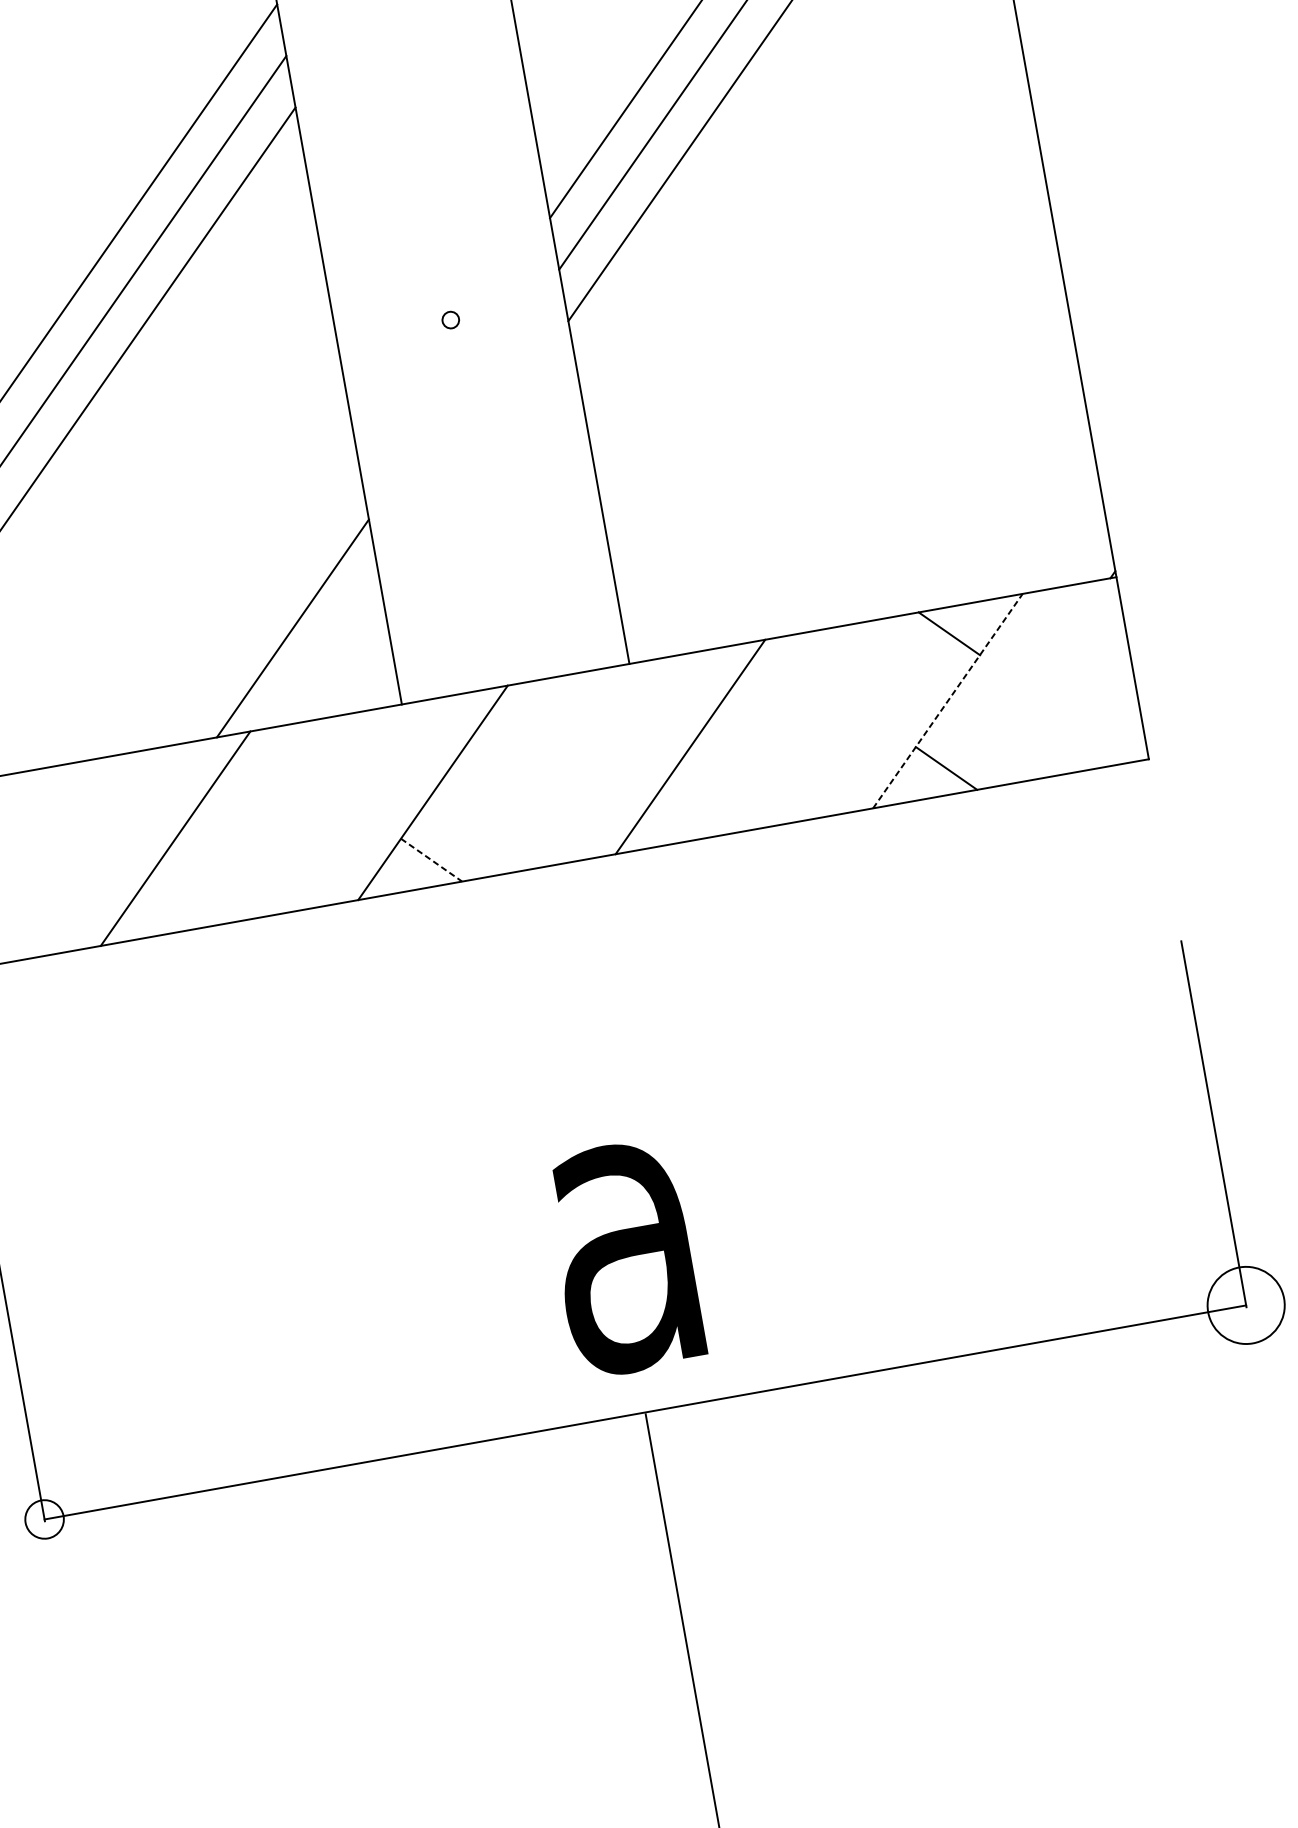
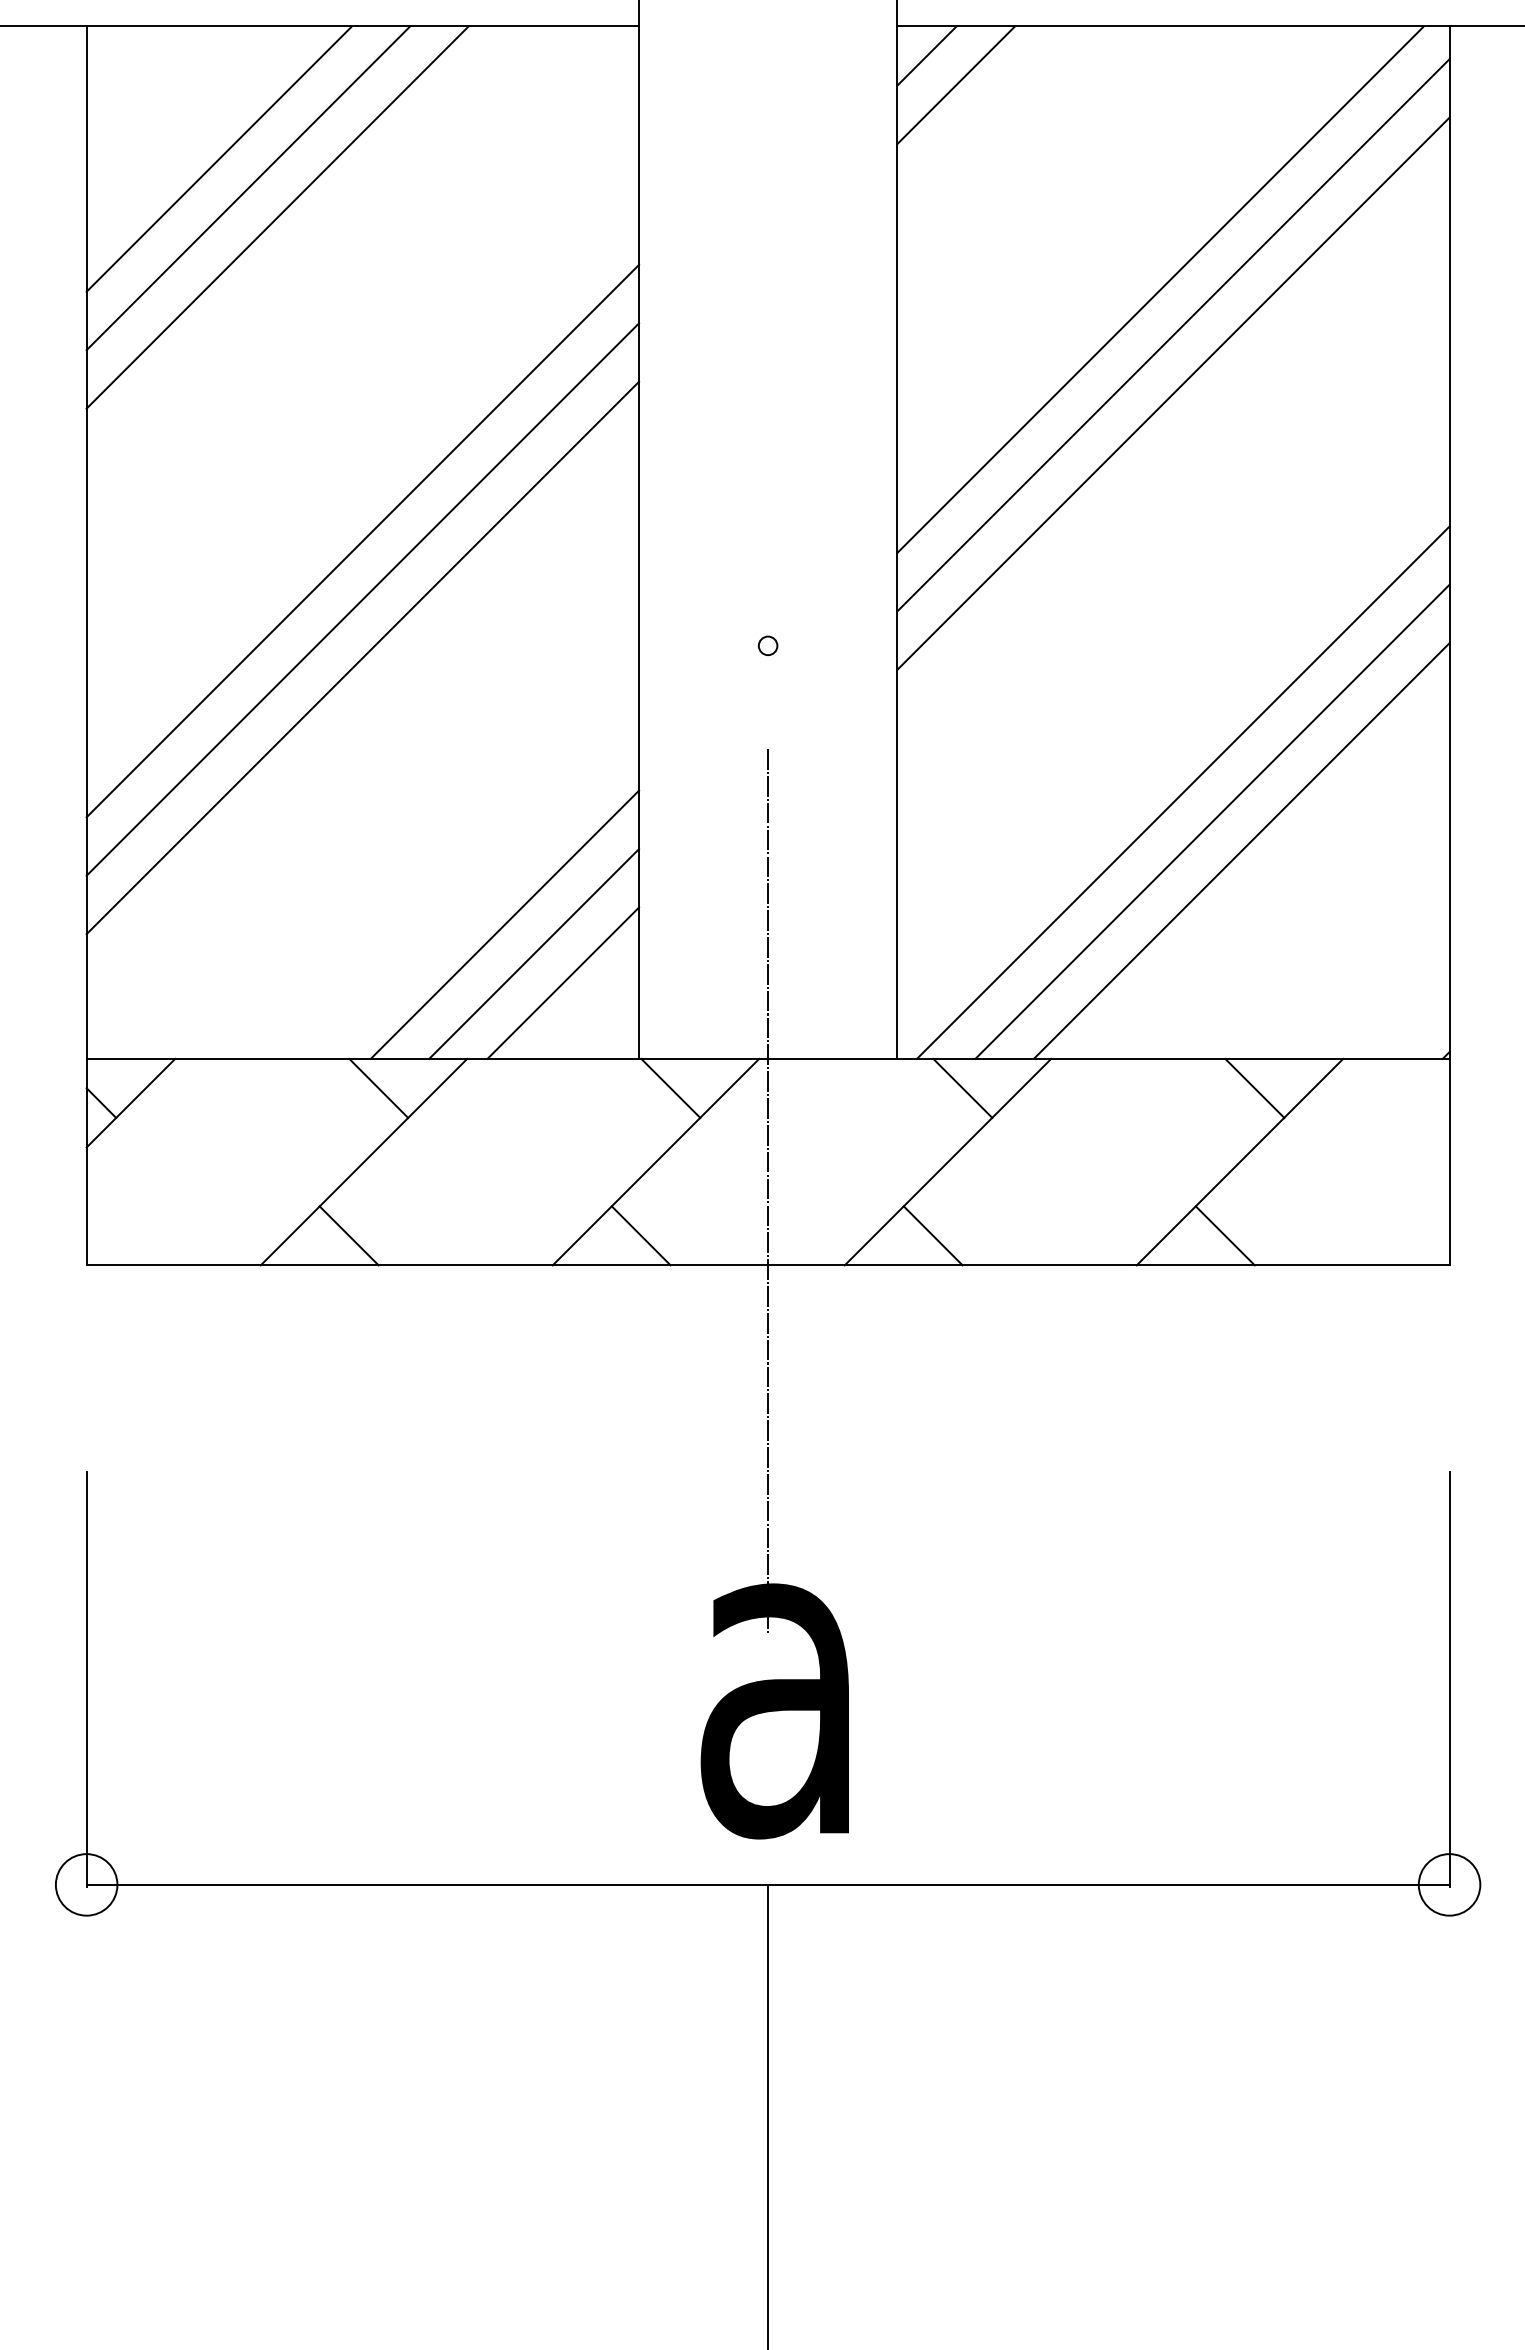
line: (839, 384) -> (1182, 792), added
line: (870, 405) -> (1212, 821), added
line: (900, 426) -> (1241, 850), added
line: (262, 607) -> (504, 924), added
line: (323, 649) -> (563, 982), added
line: (691, 678) -> (962, 1087), added
line: (948, 700) -> (1240, 1161), dashed -> solid
line: (434, 724) -> (670, 1087), added
line: (176, 770) -> (378, 1087), added
line: (536, 801) -> (768, 1191), added
line: (688, 814) -> (932, 1235), added
line: (431, 859) -> (641, 1235), dashed -> solid
line: (173, 905) -> (348, 1235), added
circle: (1246, 1305) -> (1449, 1884), size x0.71
circle: (44, 1519) -> (86, 1884), size x1.43

